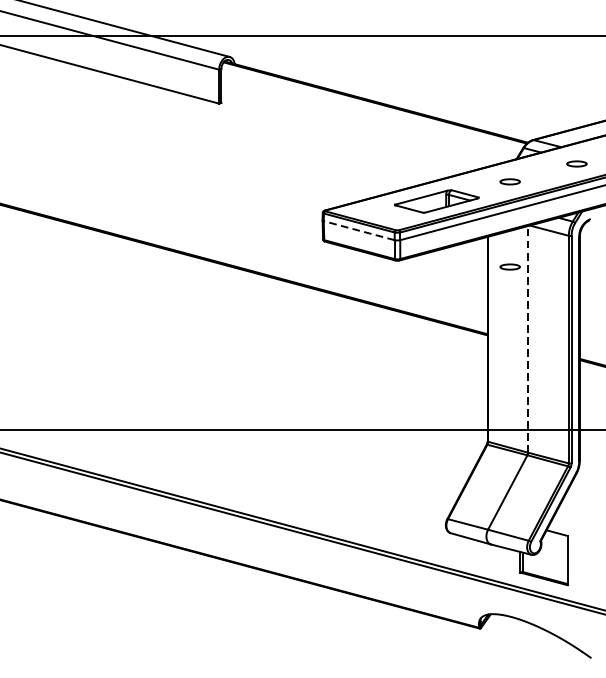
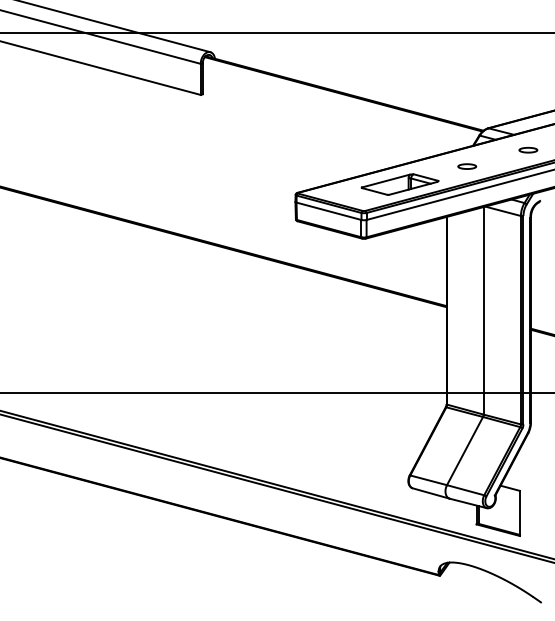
line: (359, 230) -> (329, 211), dashed -> solid
part: (510, 266) -> (467, 244), removed
line: (527, 339) -> (483, 310), dashed -> solid

